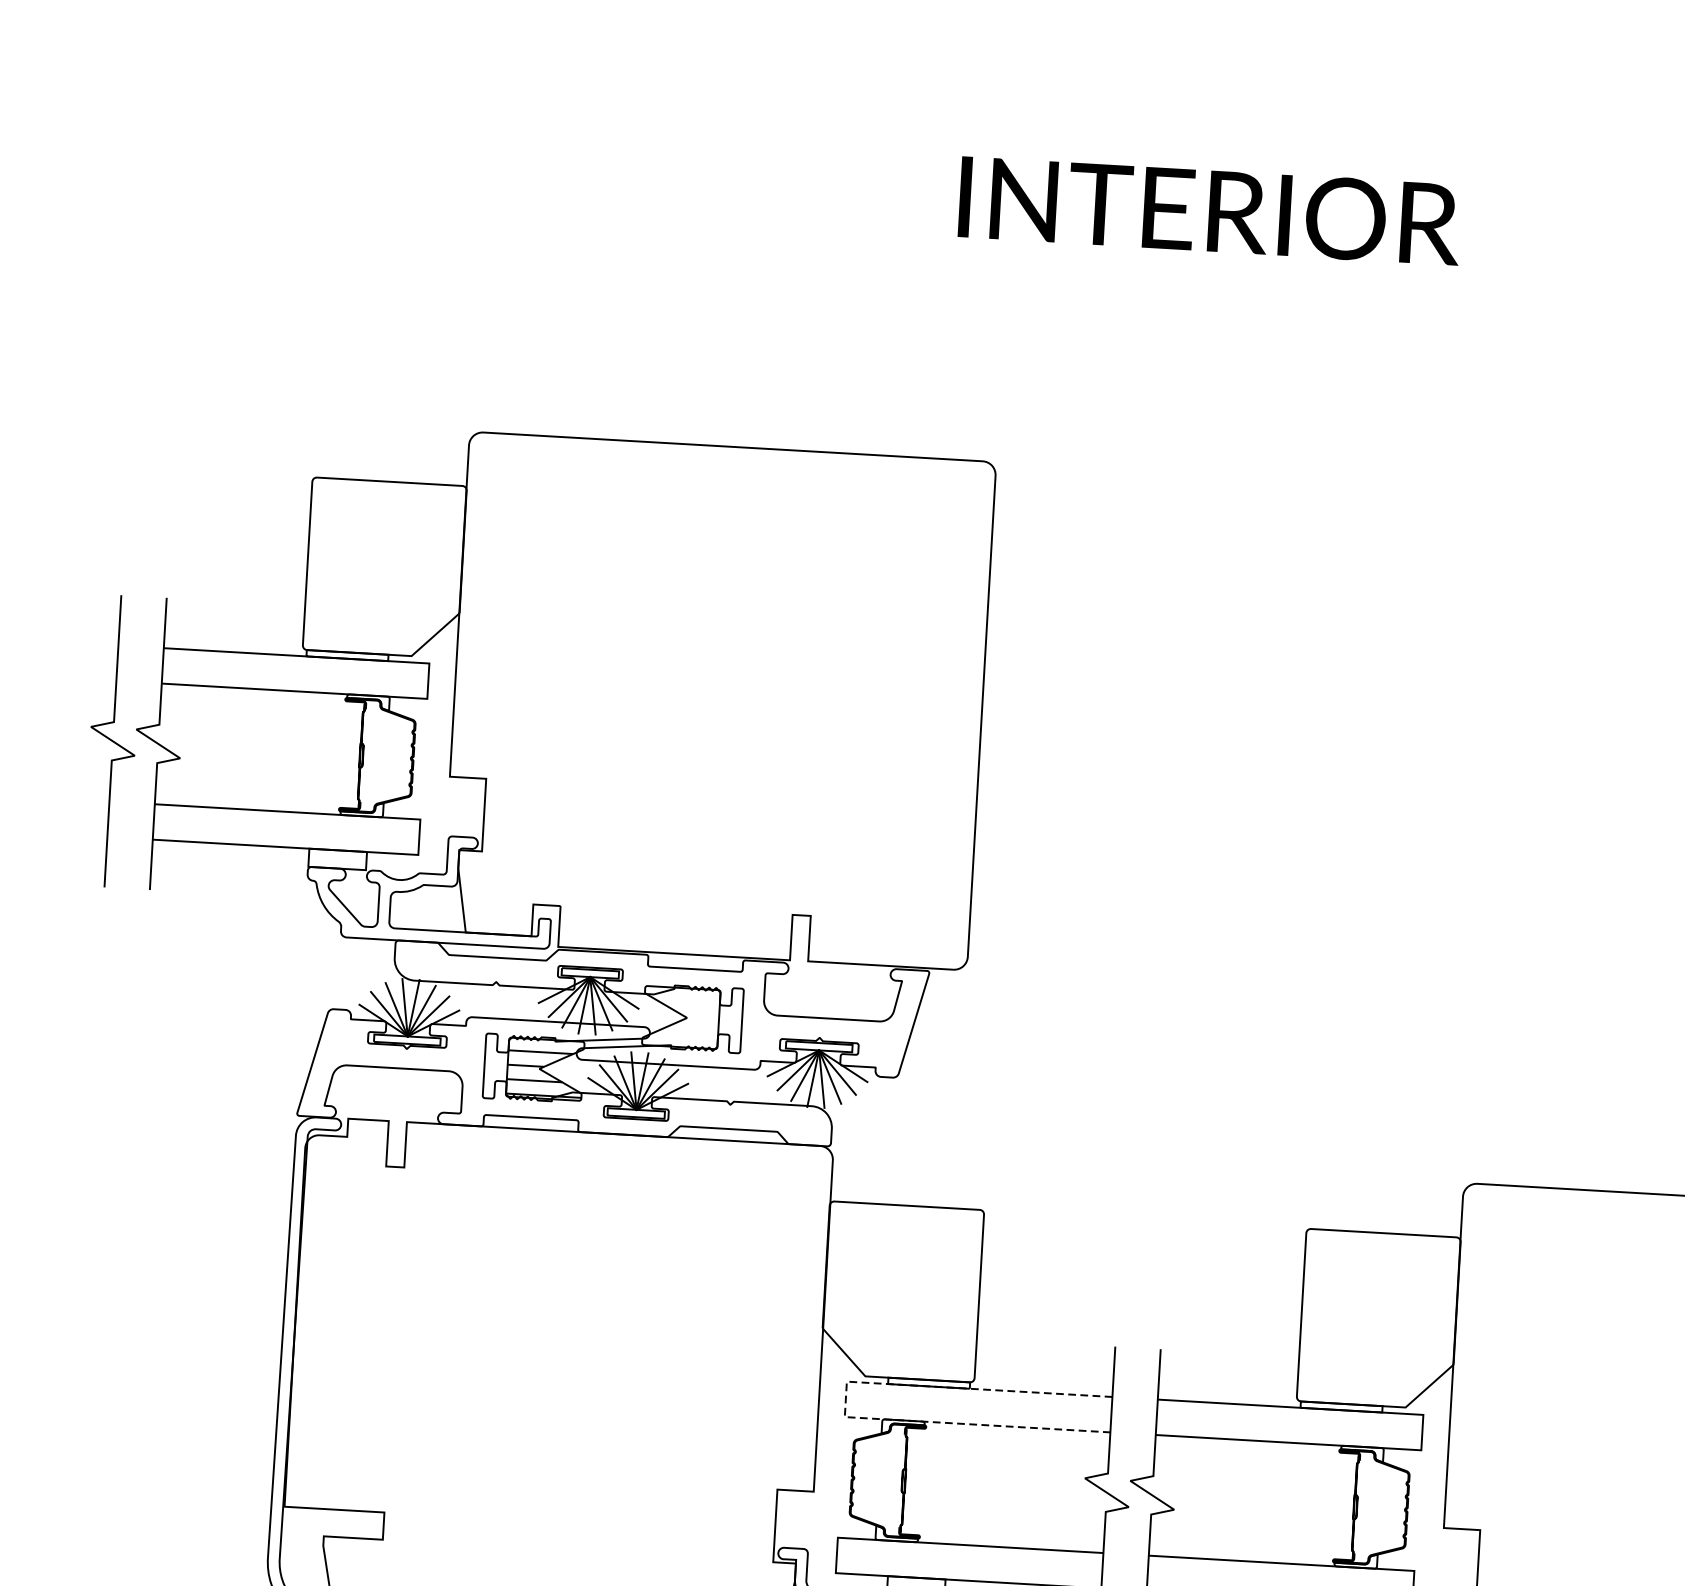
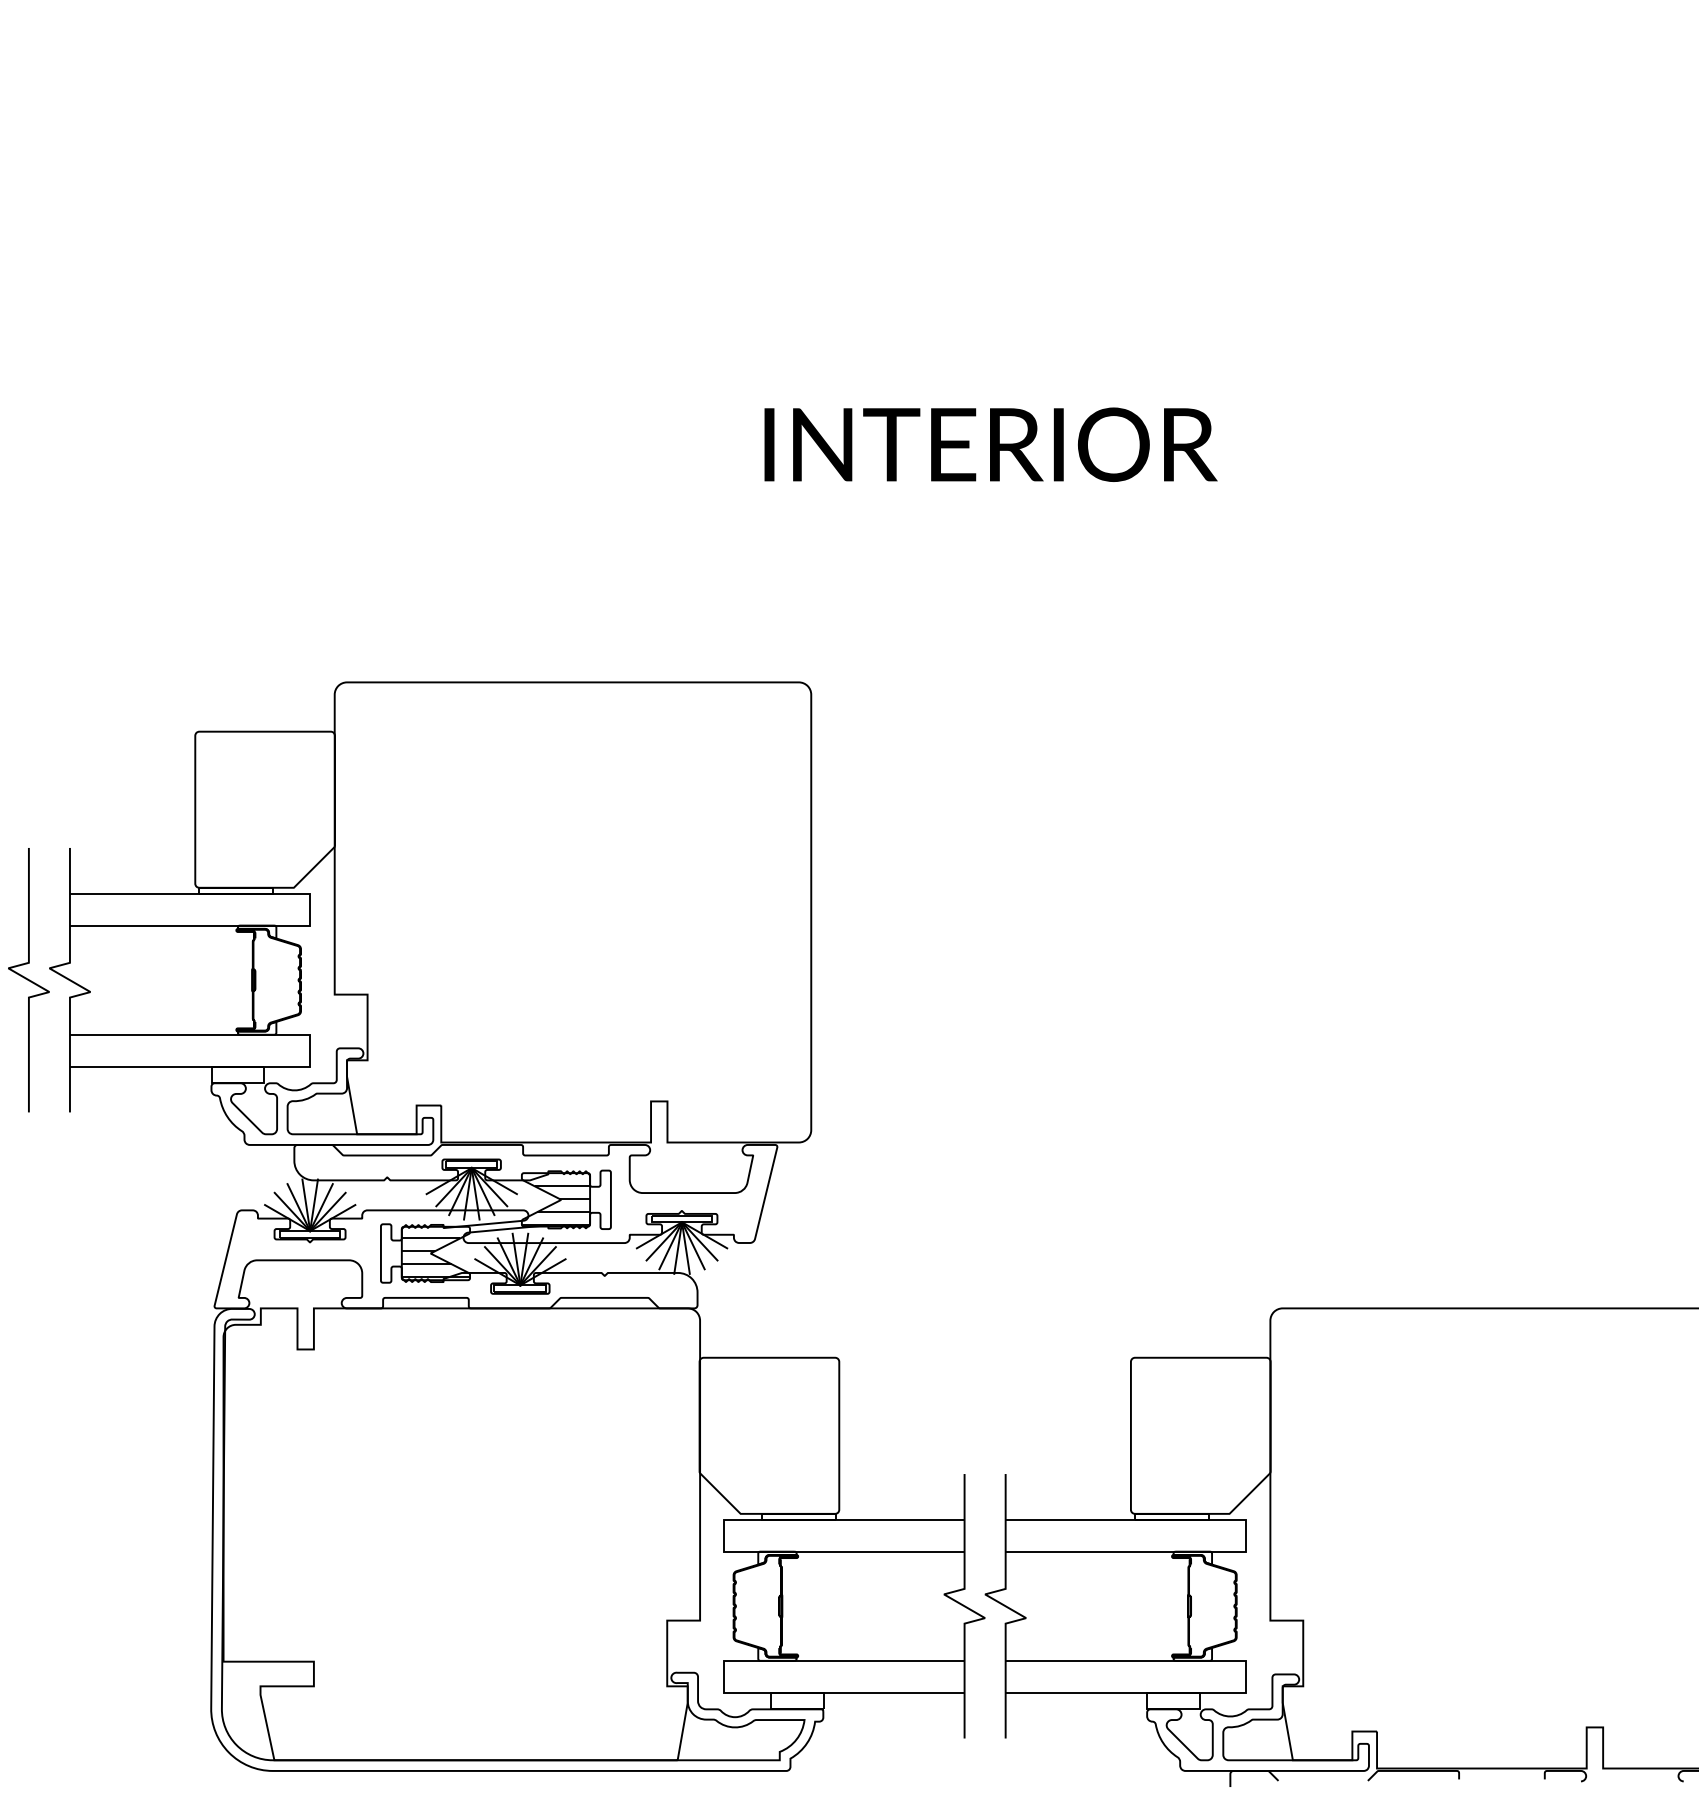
hatch: (681, 1023) -> (556, 1205), added
line: (846, 1400) -> (724, 1536), dashed -> solid

